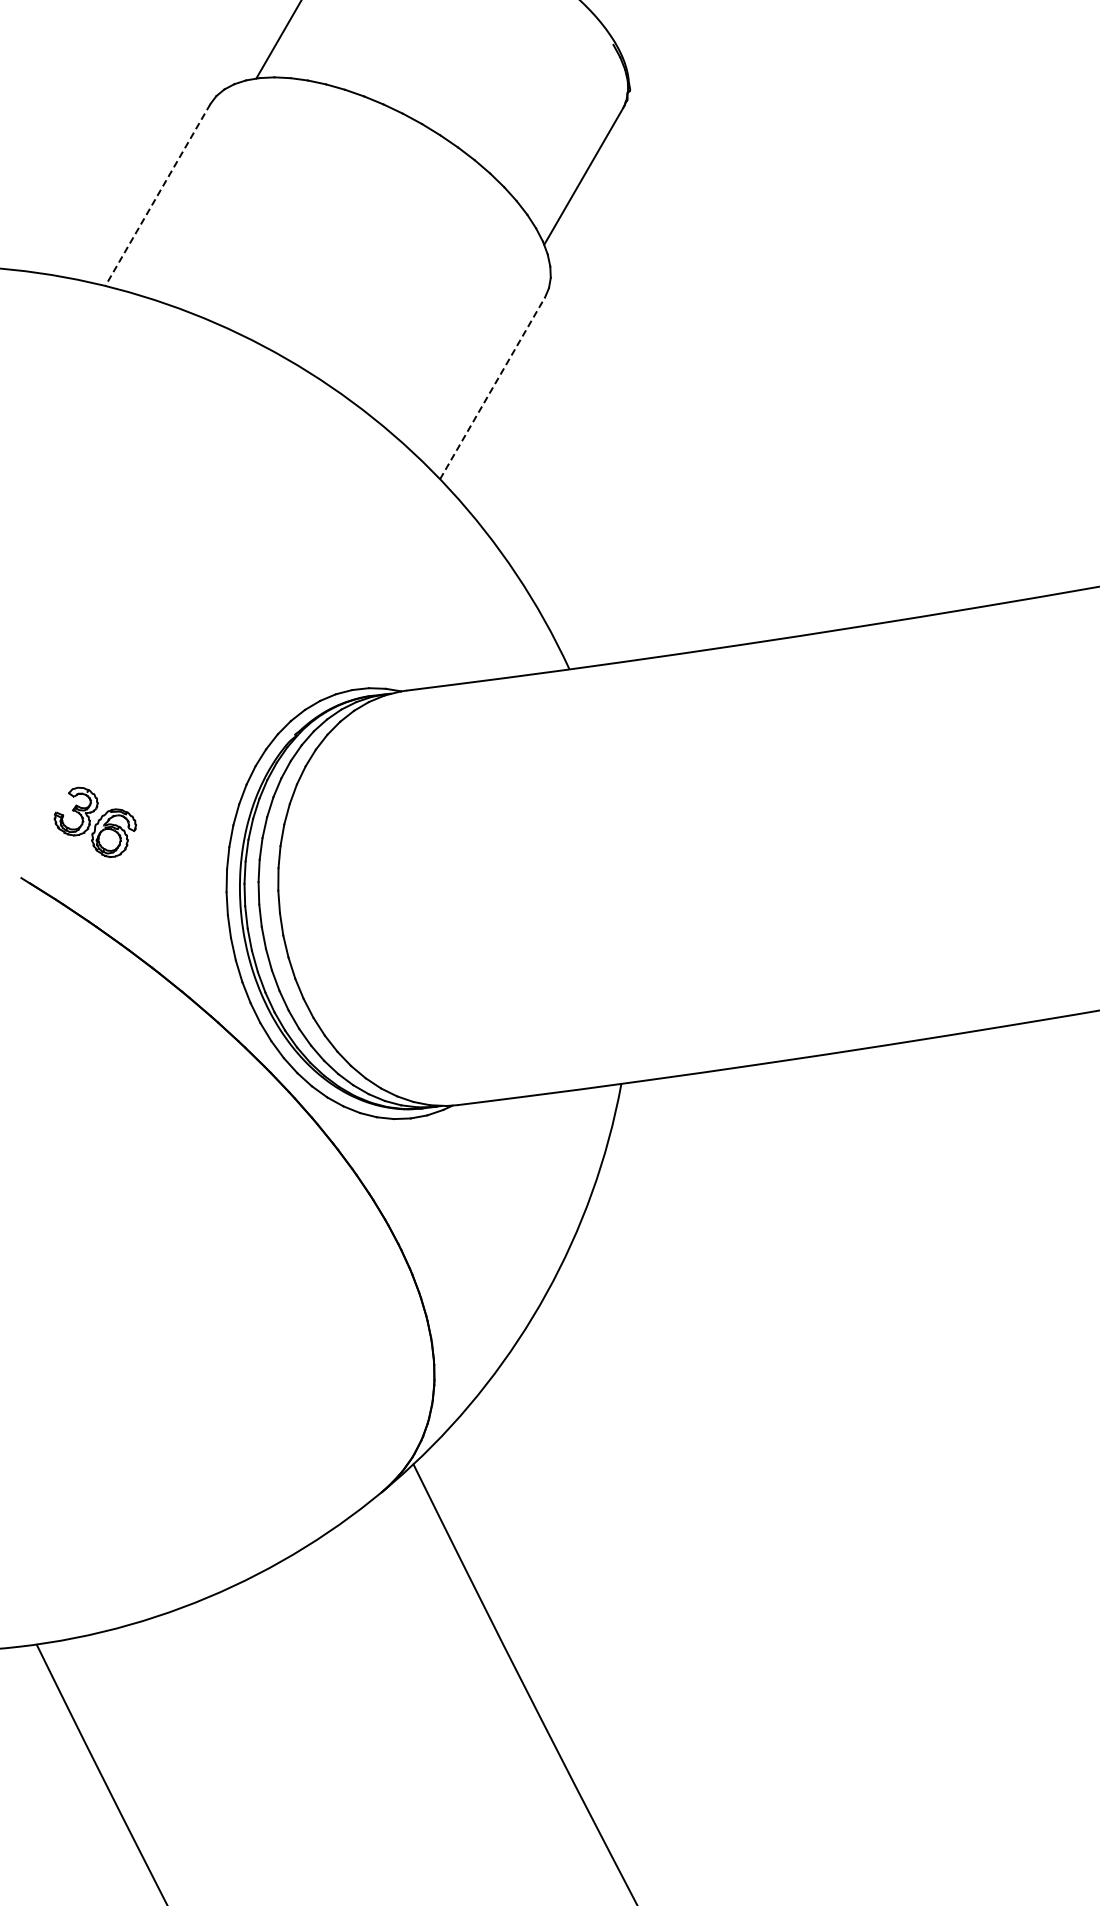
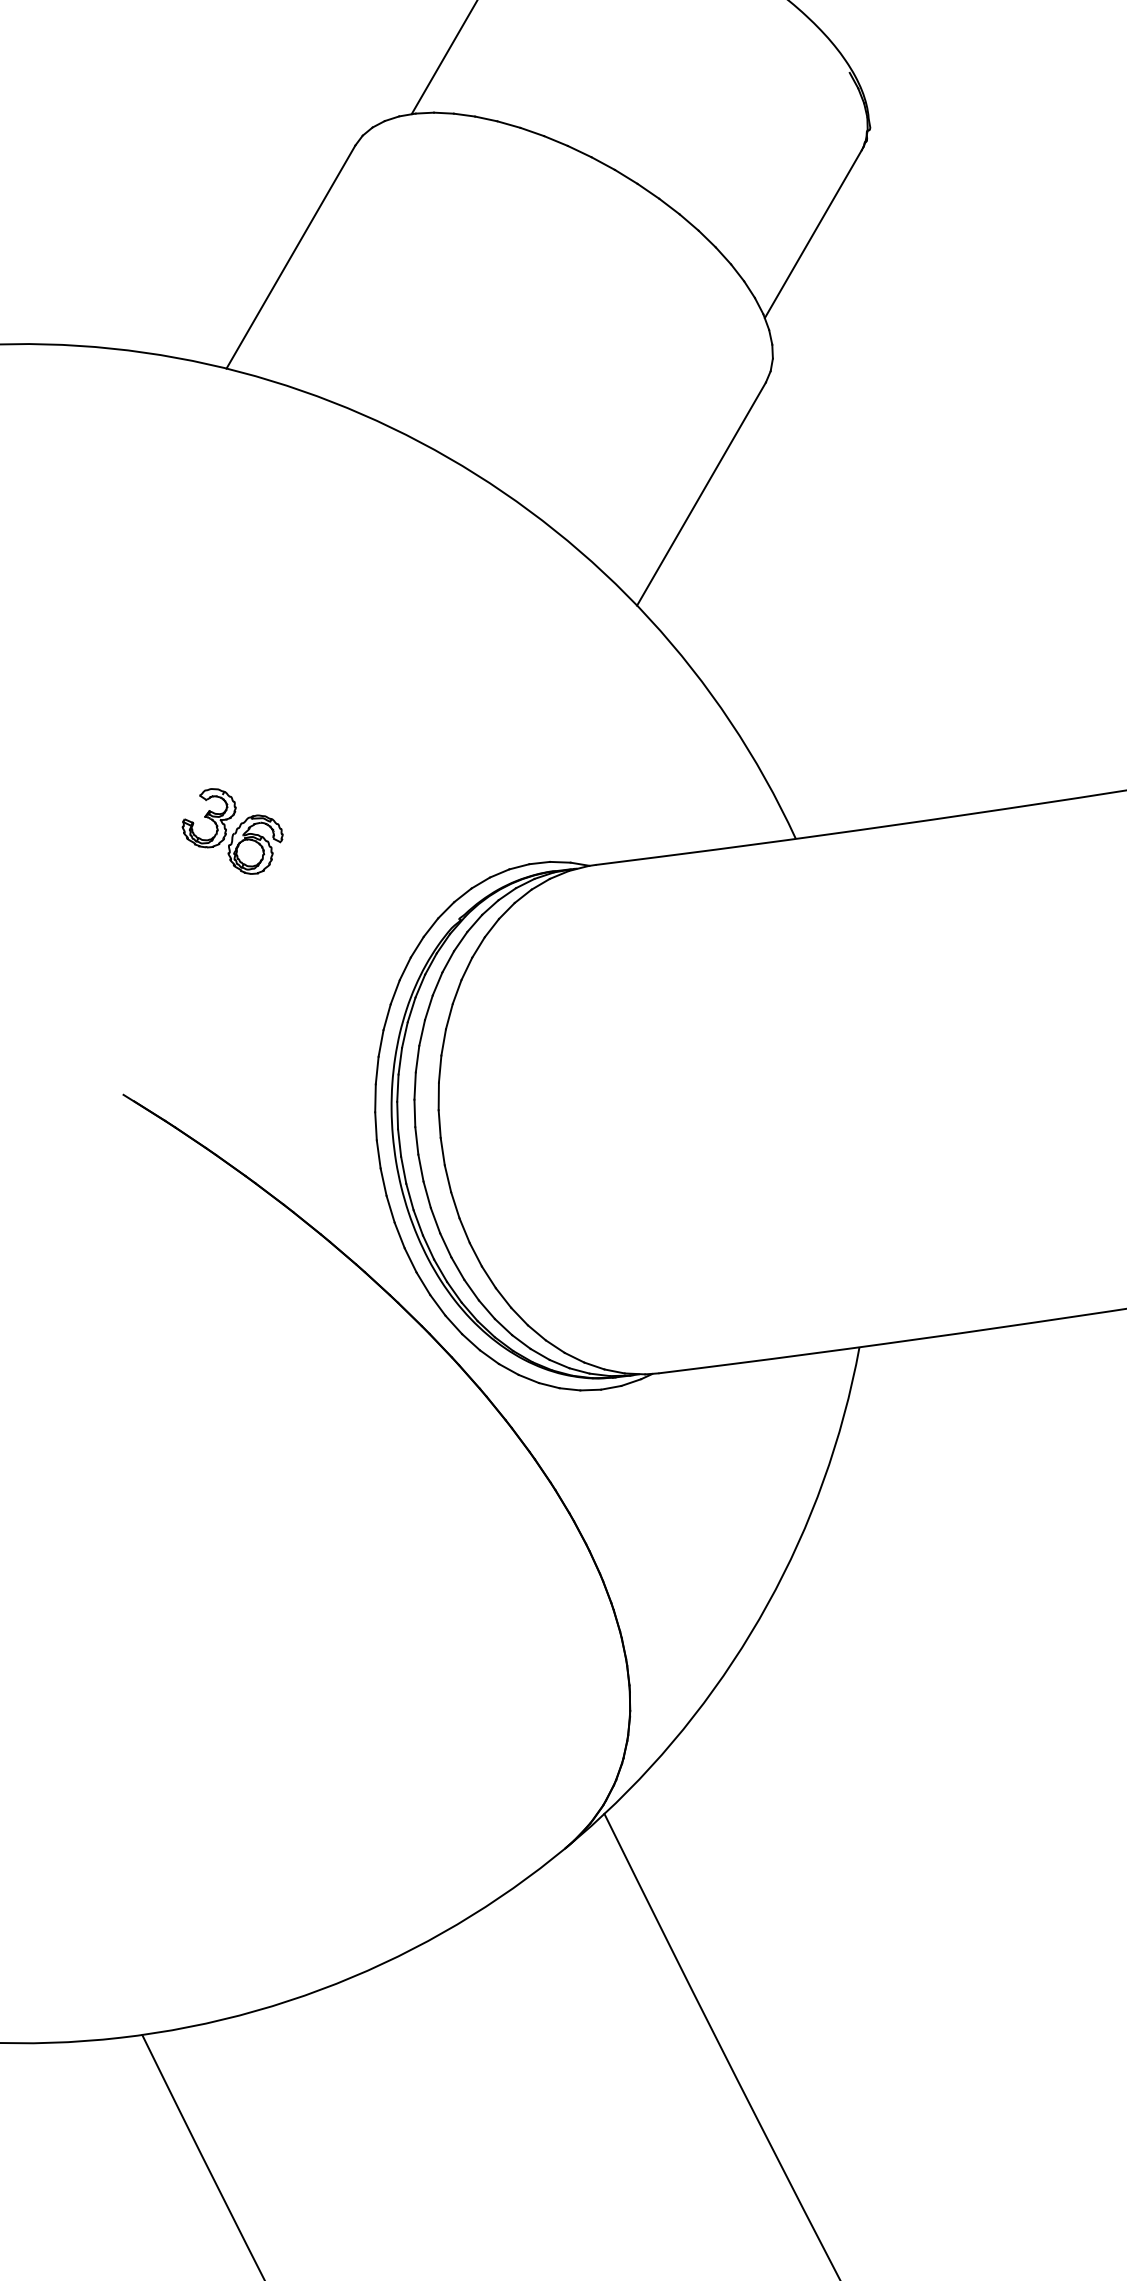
line: (157, 195) -> (290, 257), dashed -> solid
line: (492, 387) -> (701, 493), dashed -> solid
part: (94, 821) -> (231, 830), moved

